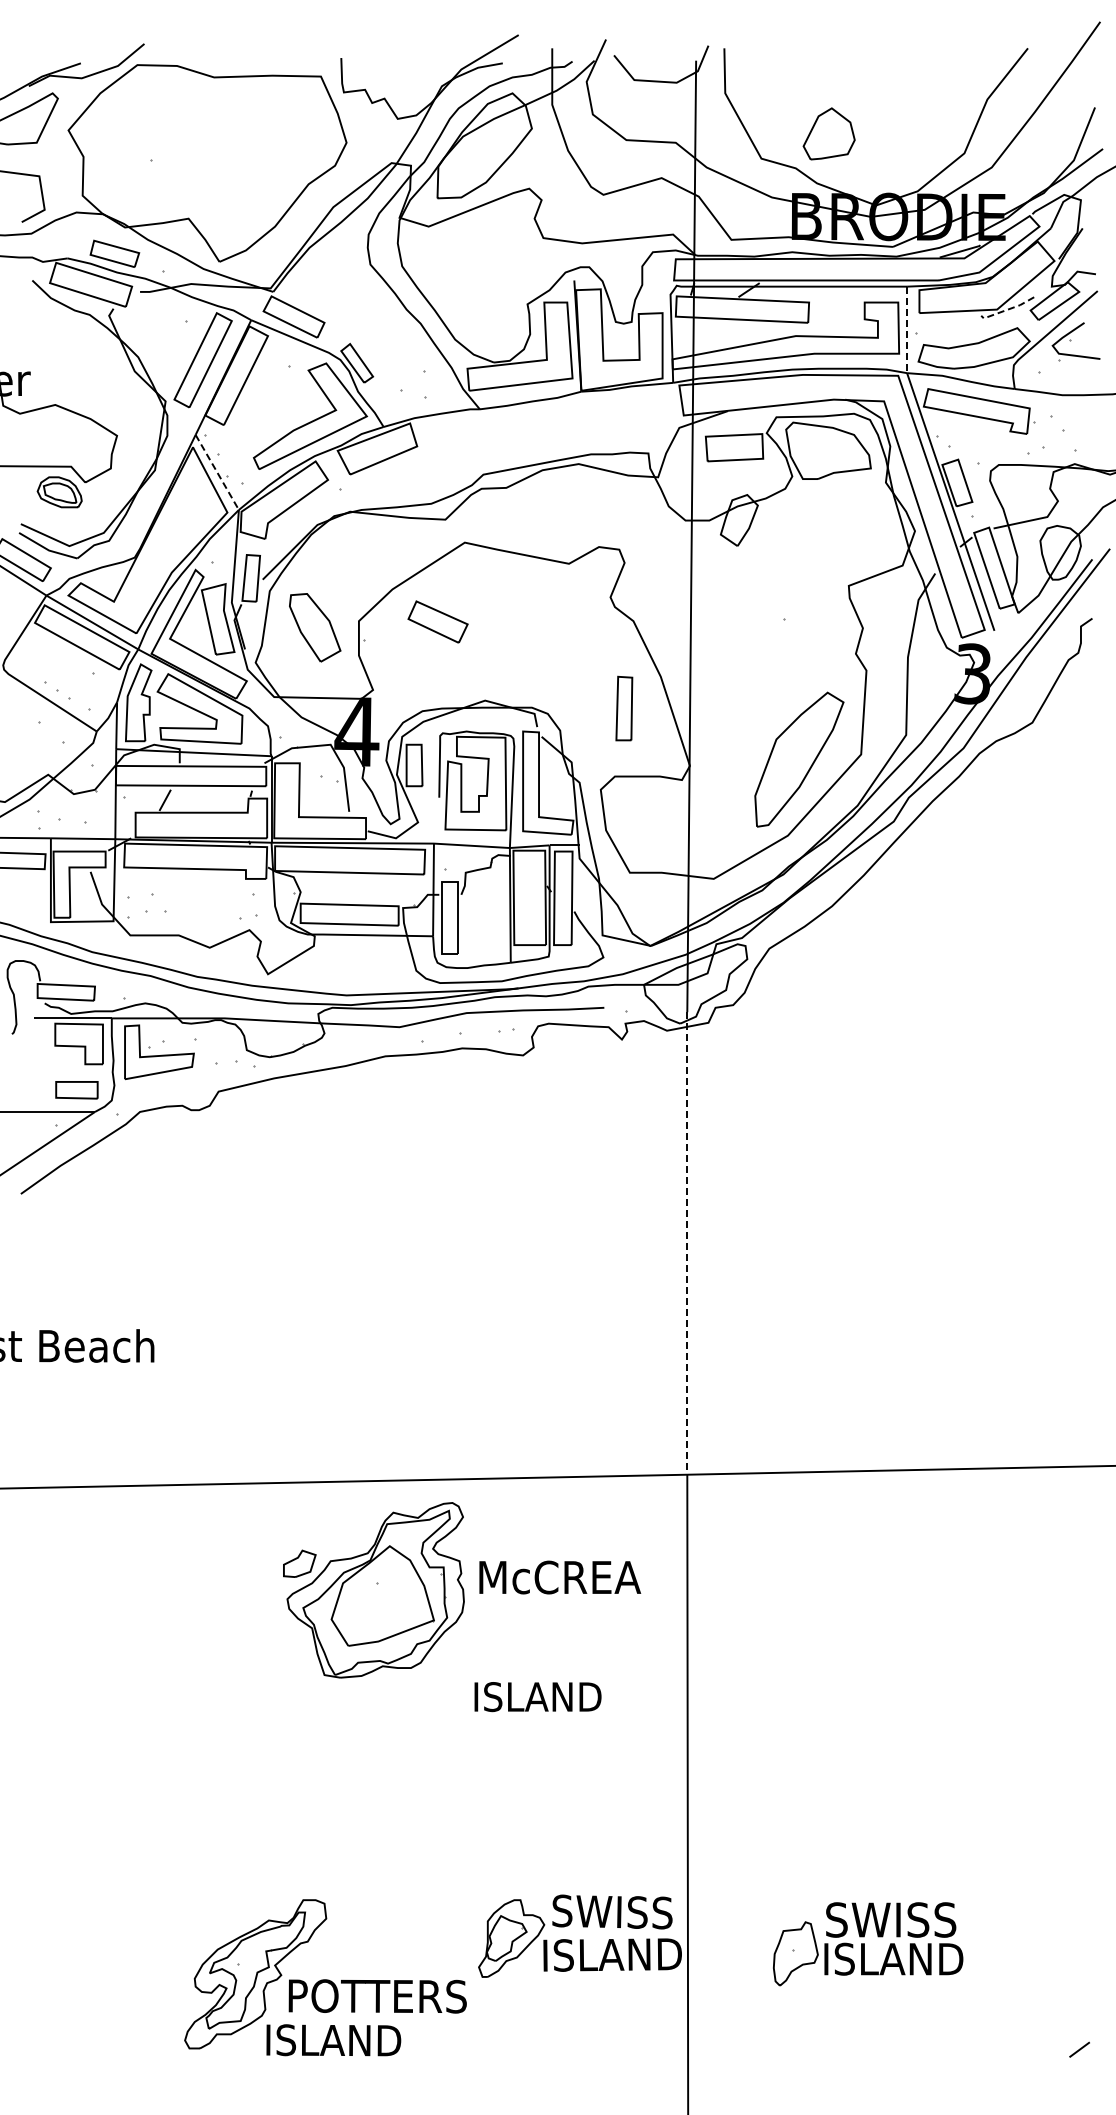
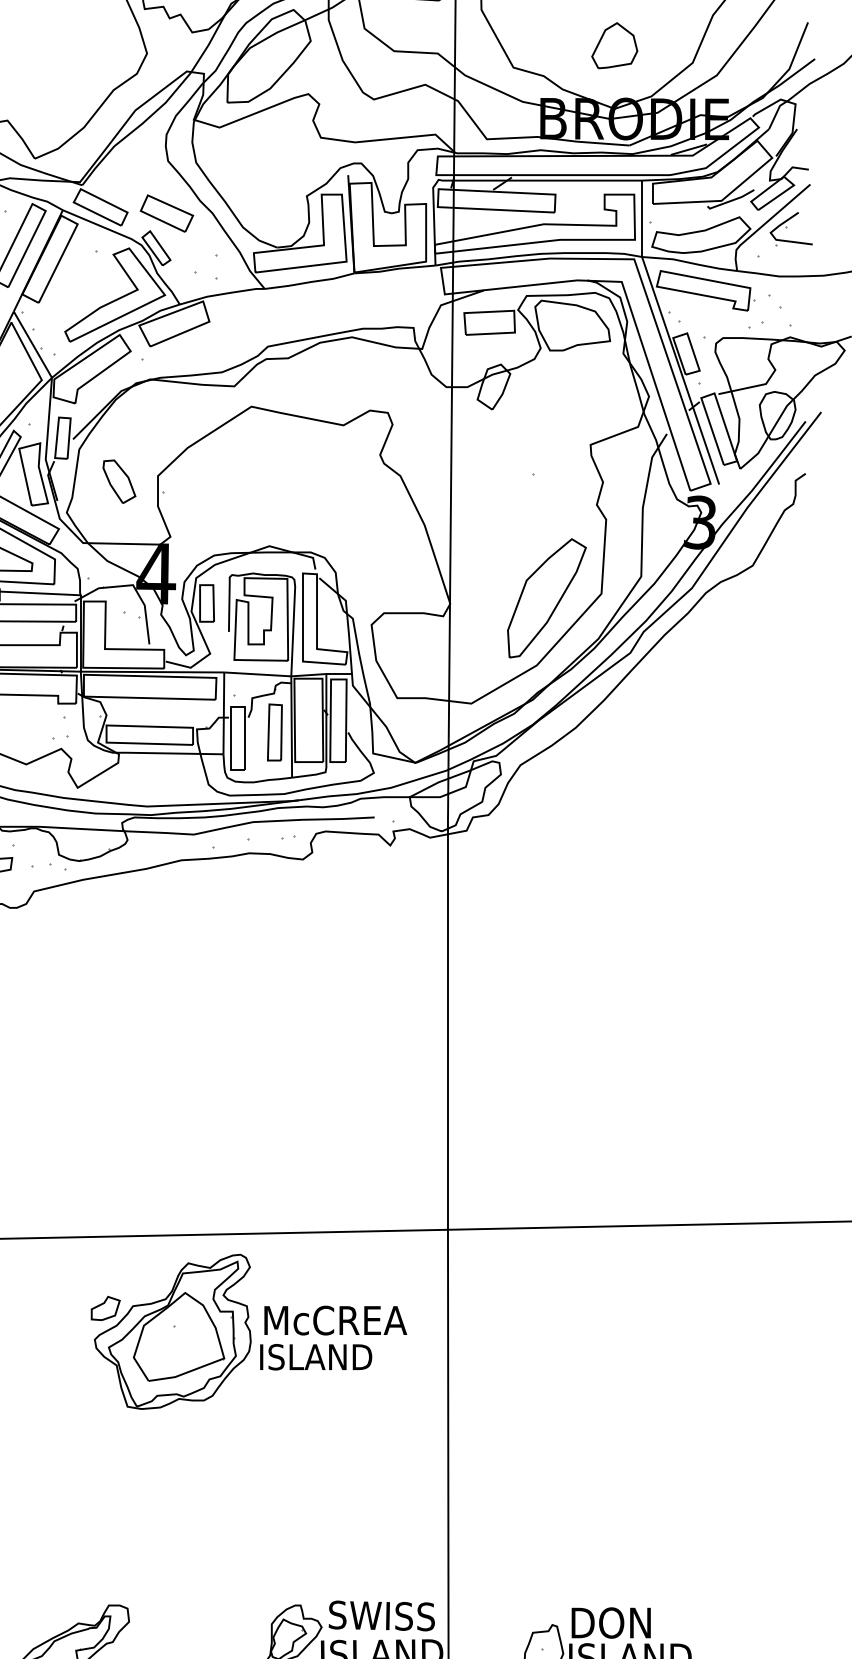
part: (828, 133) -> (614, 45), moved
line: (1008, 309) -> (731, 200), dashed -> solid
line: (907, 330) -> (642, 219), dashed -> solid
line: (217, 472) -> (33, 344), dashed -> solid
part: (437, 621) -> (166, 213), moved
part: (315, 627) -> (119, 481), size x0.71
part: (624, 708) -> (275, 732), moved
line: (687, 1243) -> (448, 1025), dashed -> solid
text: (537, 1697) -> (315, 1357), moved
text: (891, 1919) -> (628, 1622), SWISS -> DON

